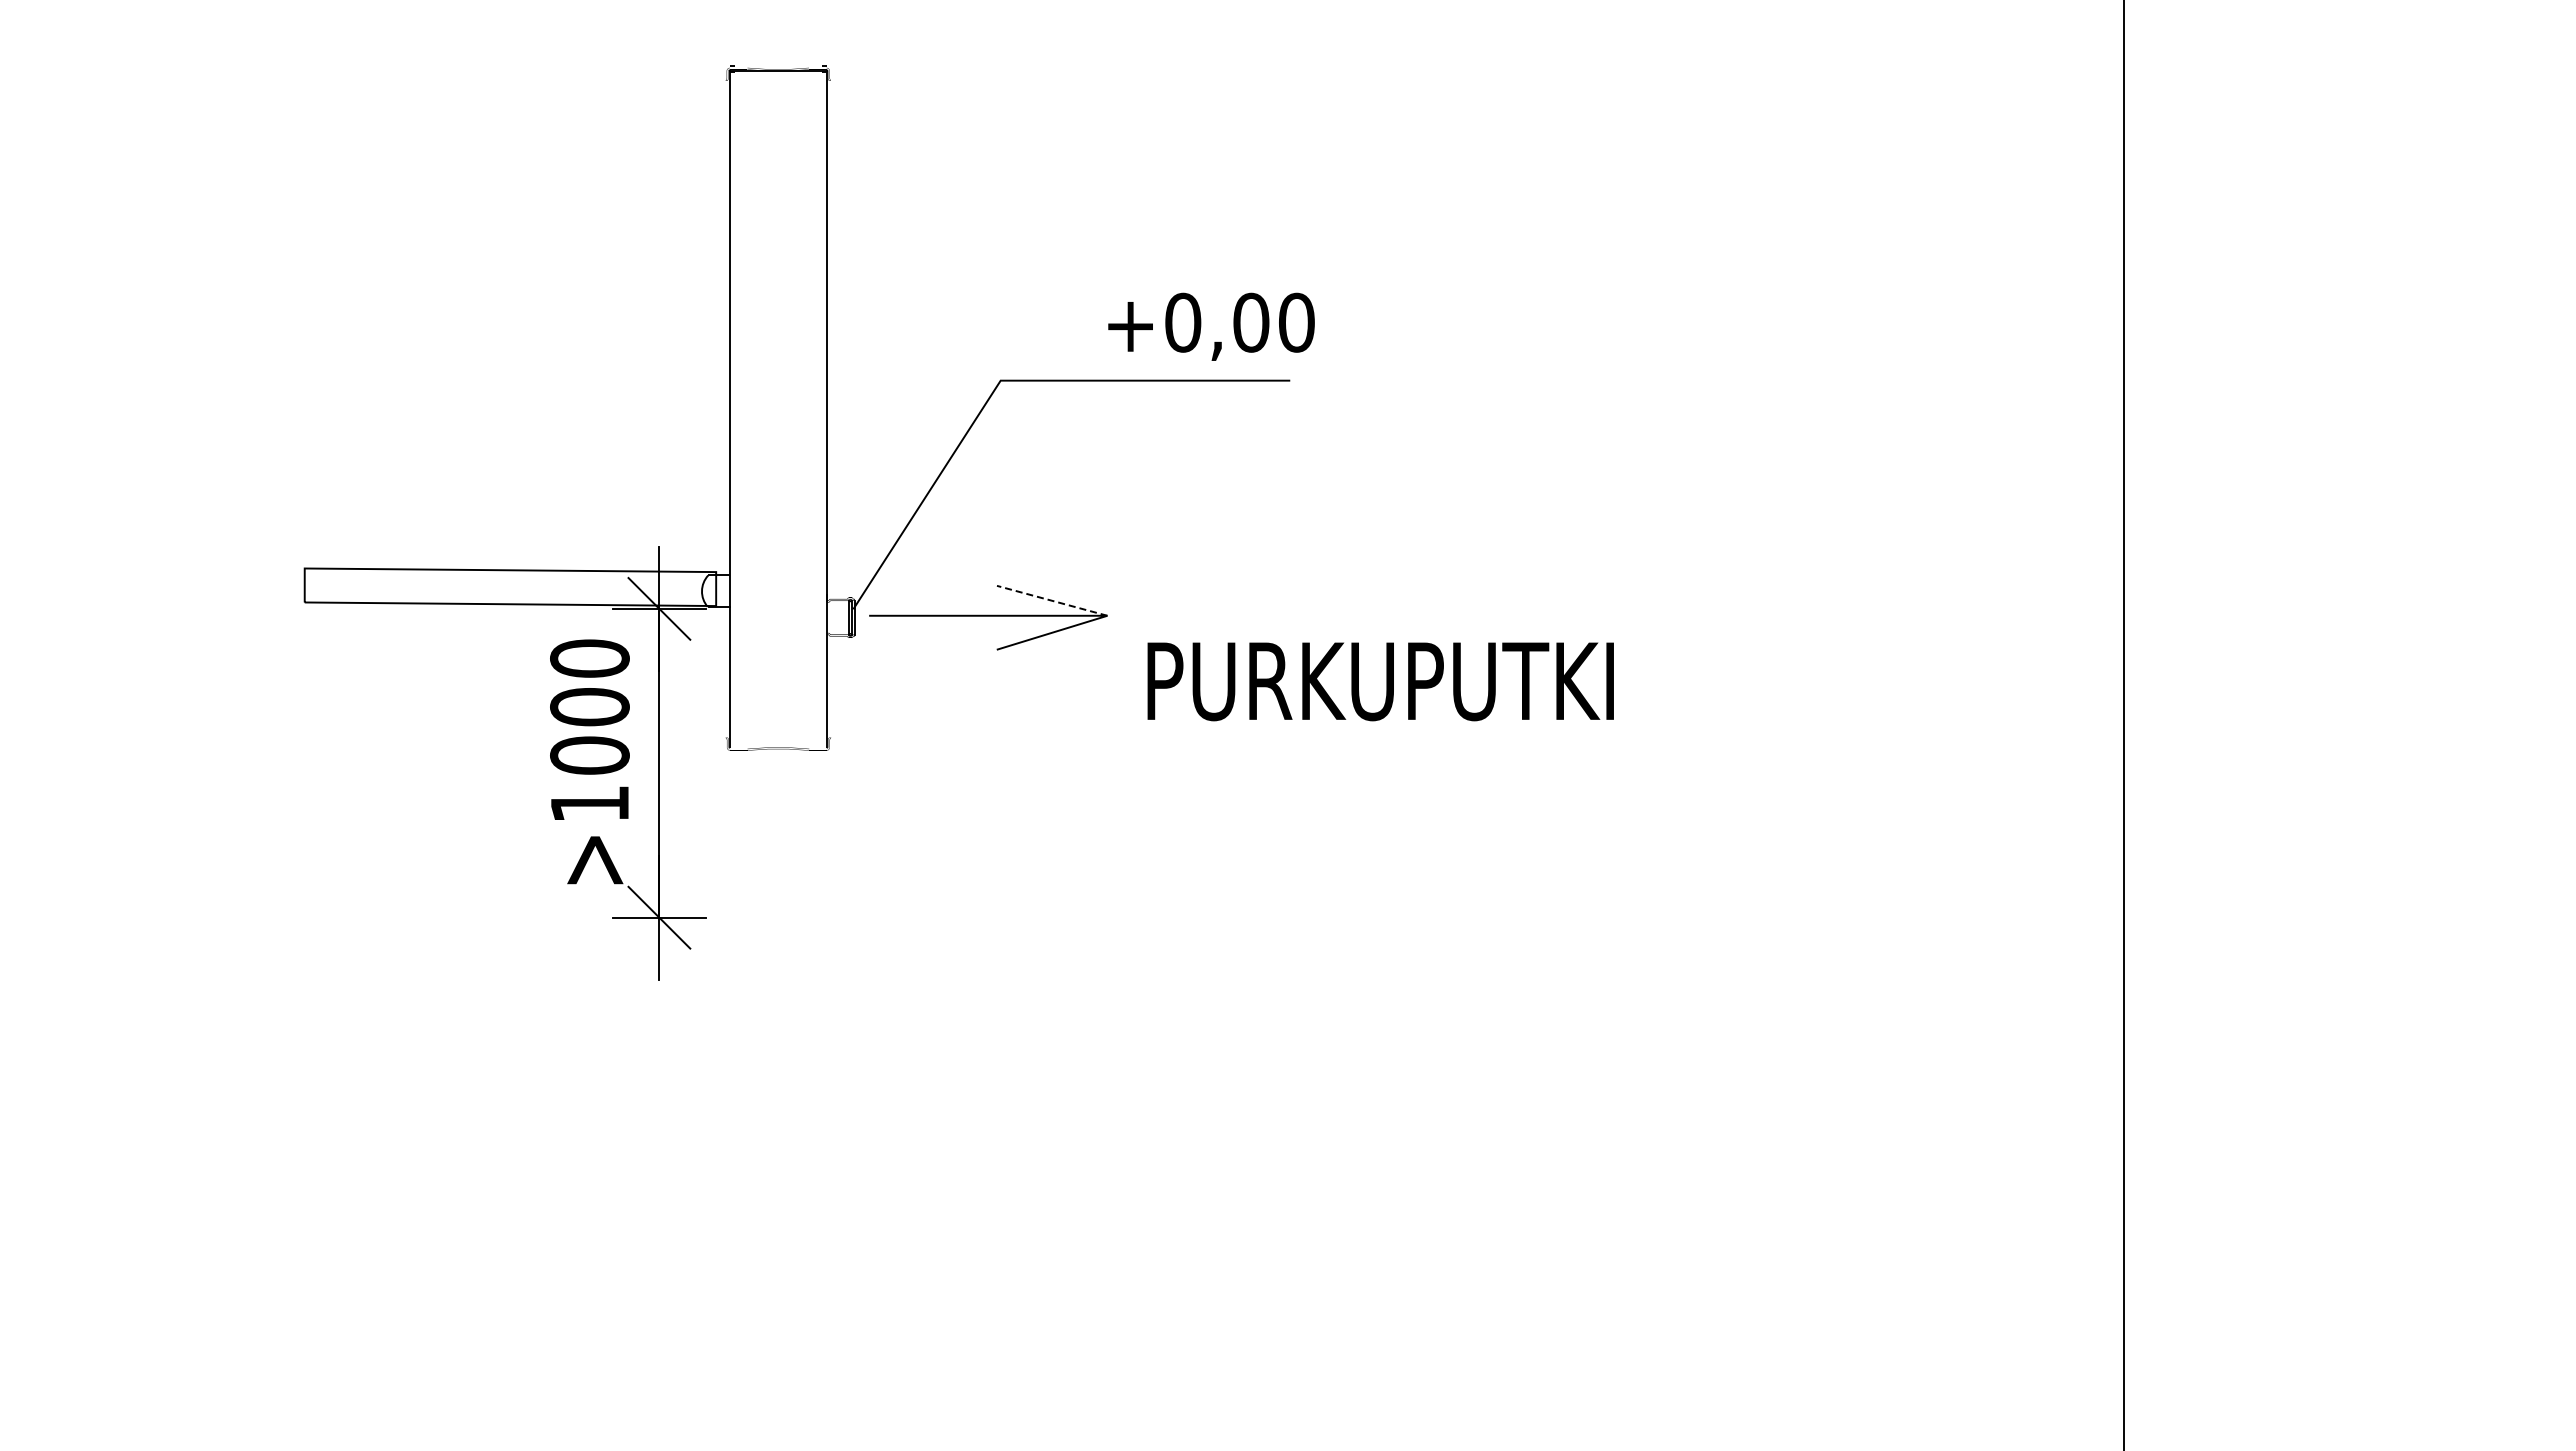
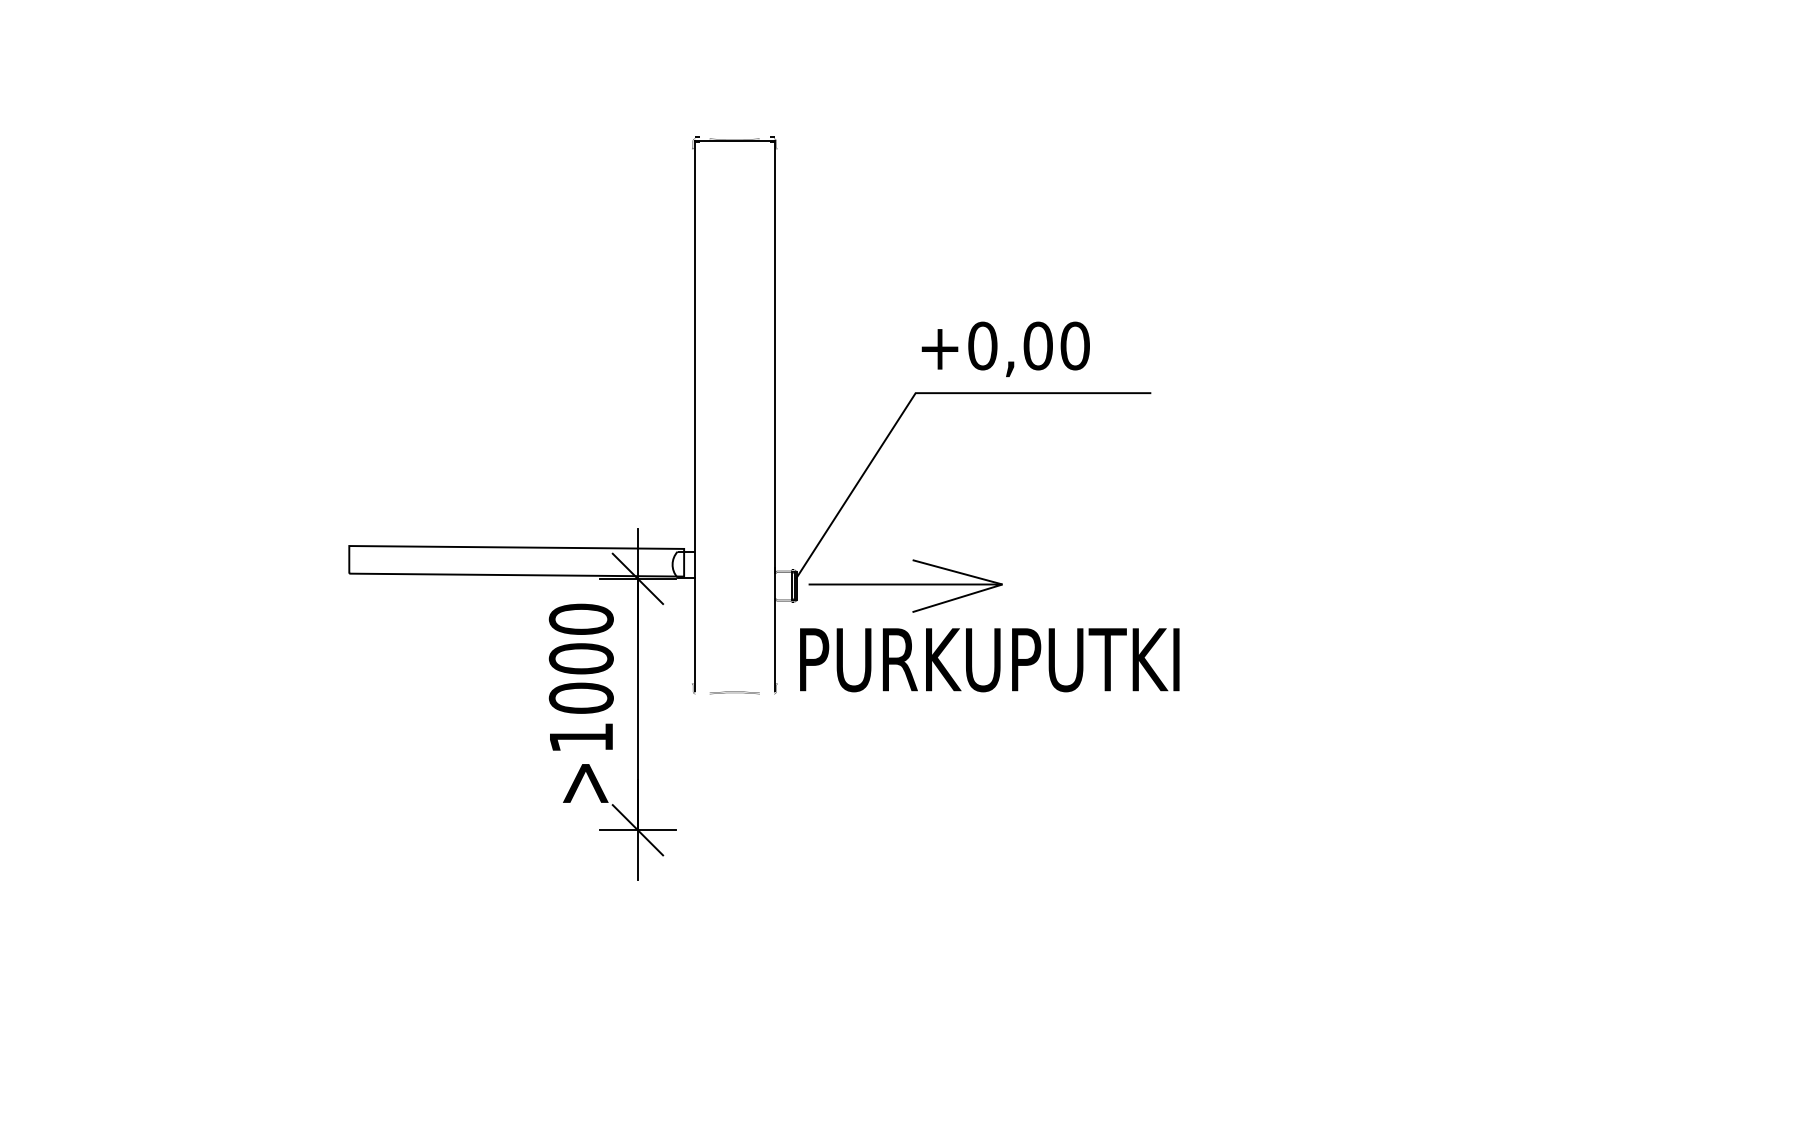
text: (1211, 326) -> (1005, 349), moved
line: (1051, 600) -> (957, 572), dashed -> solid
text: (1380, 681) -> (989, 659), moved

